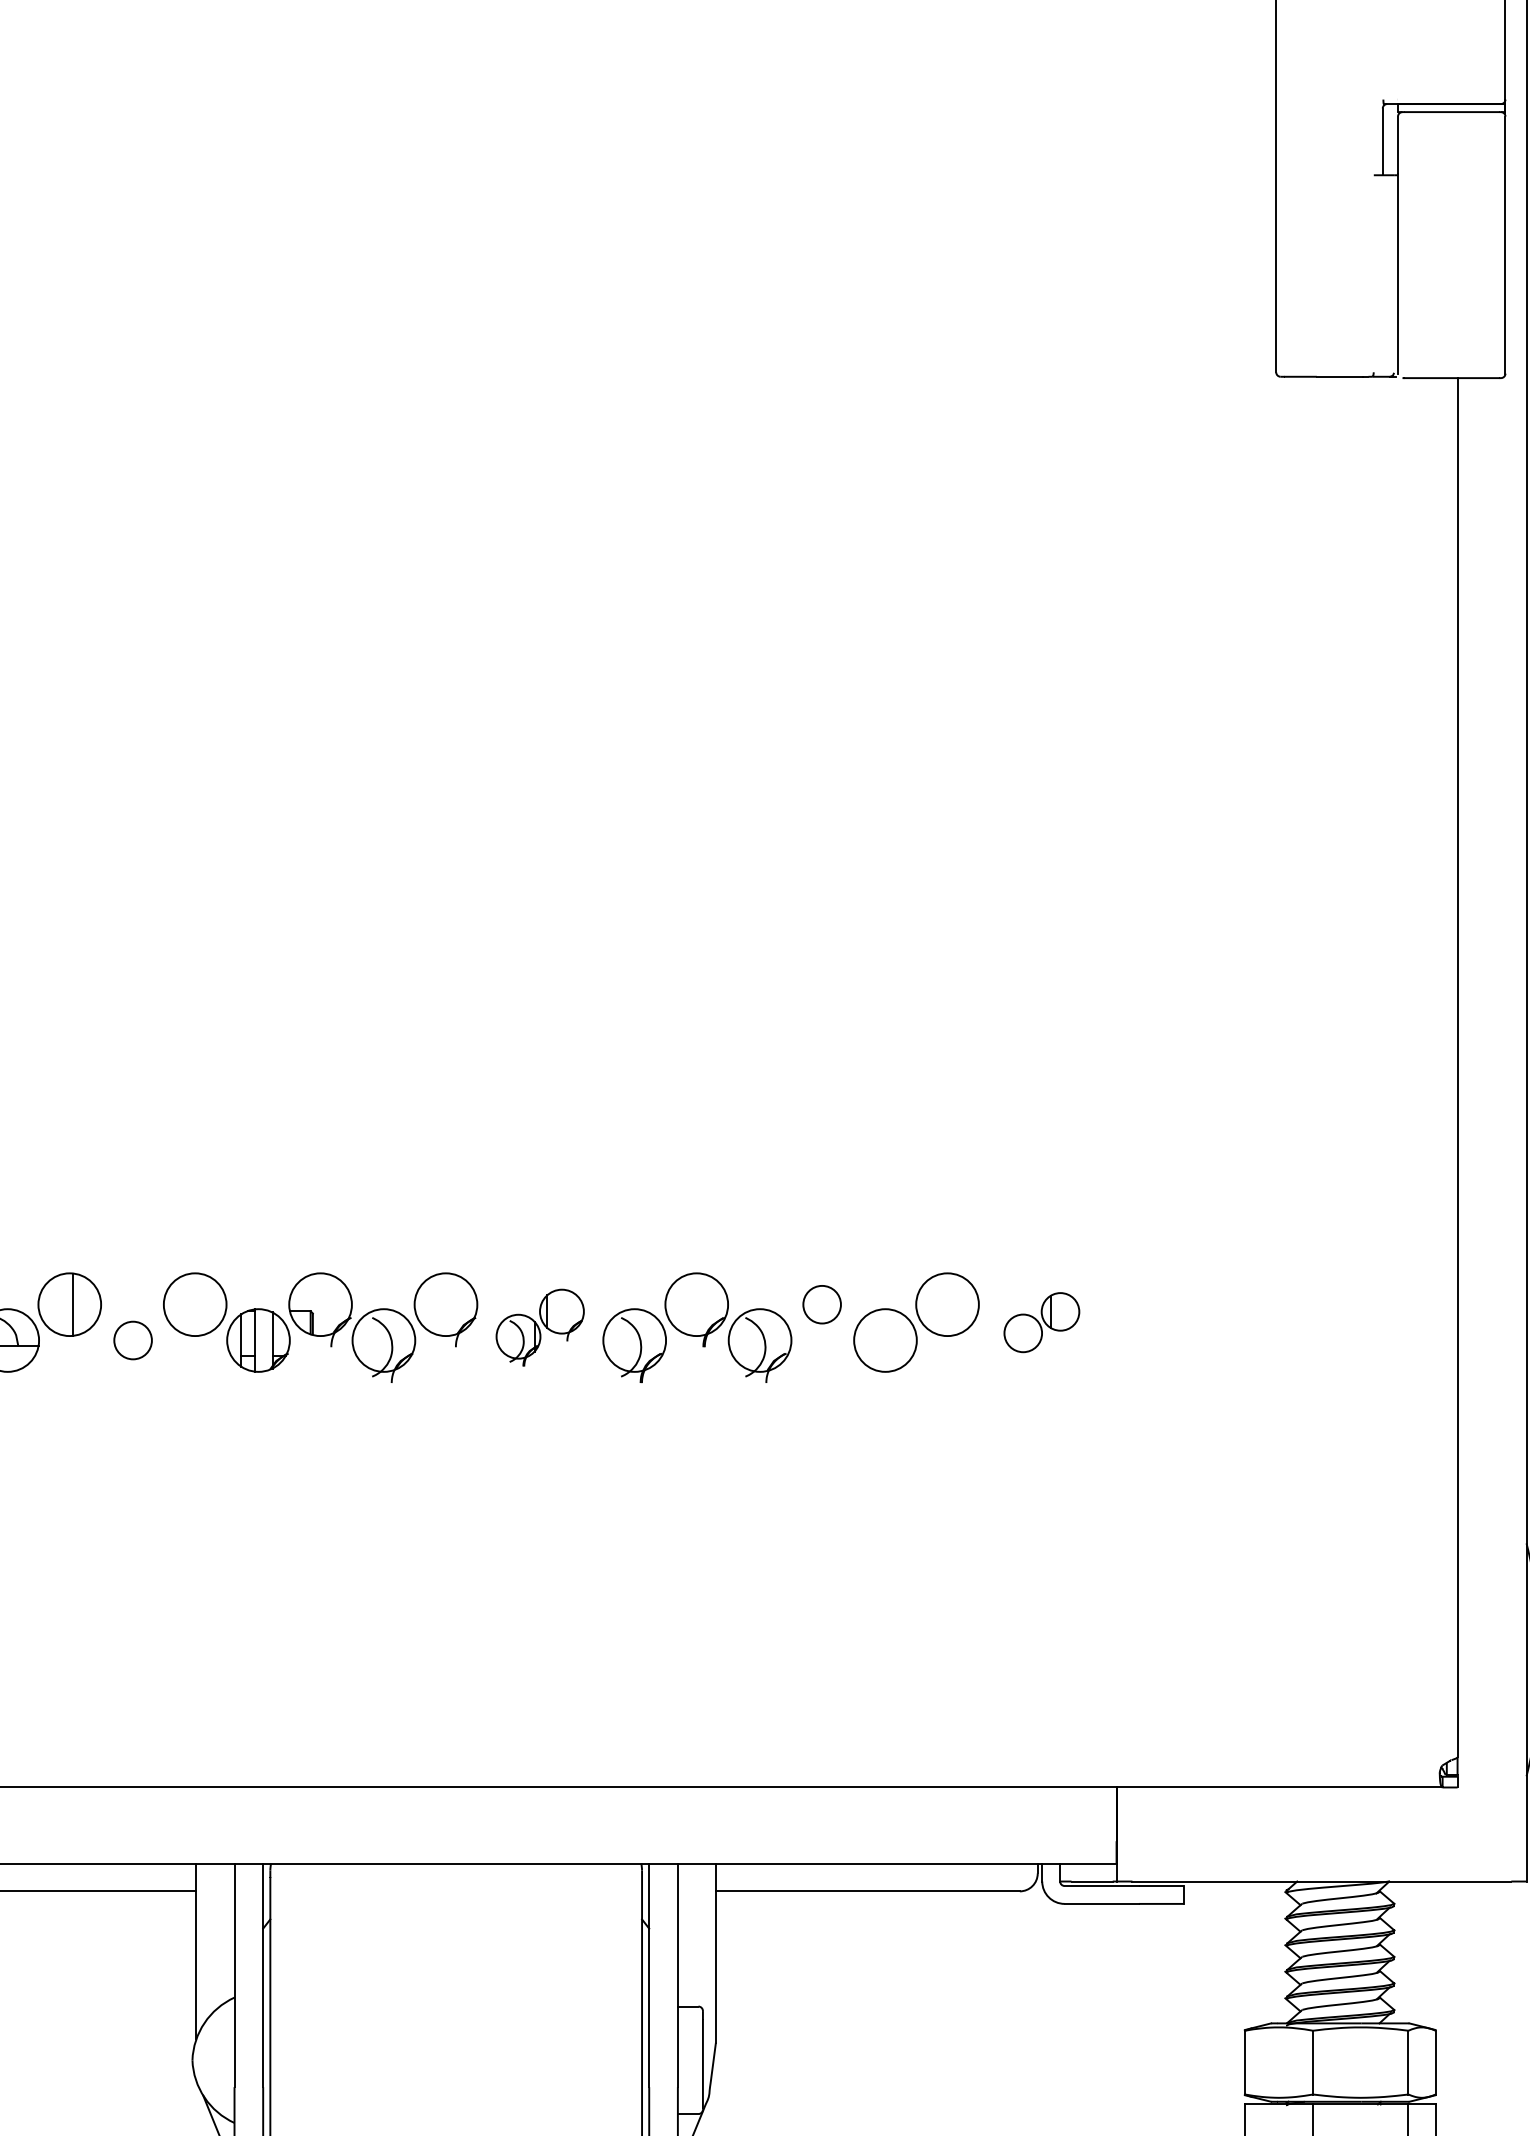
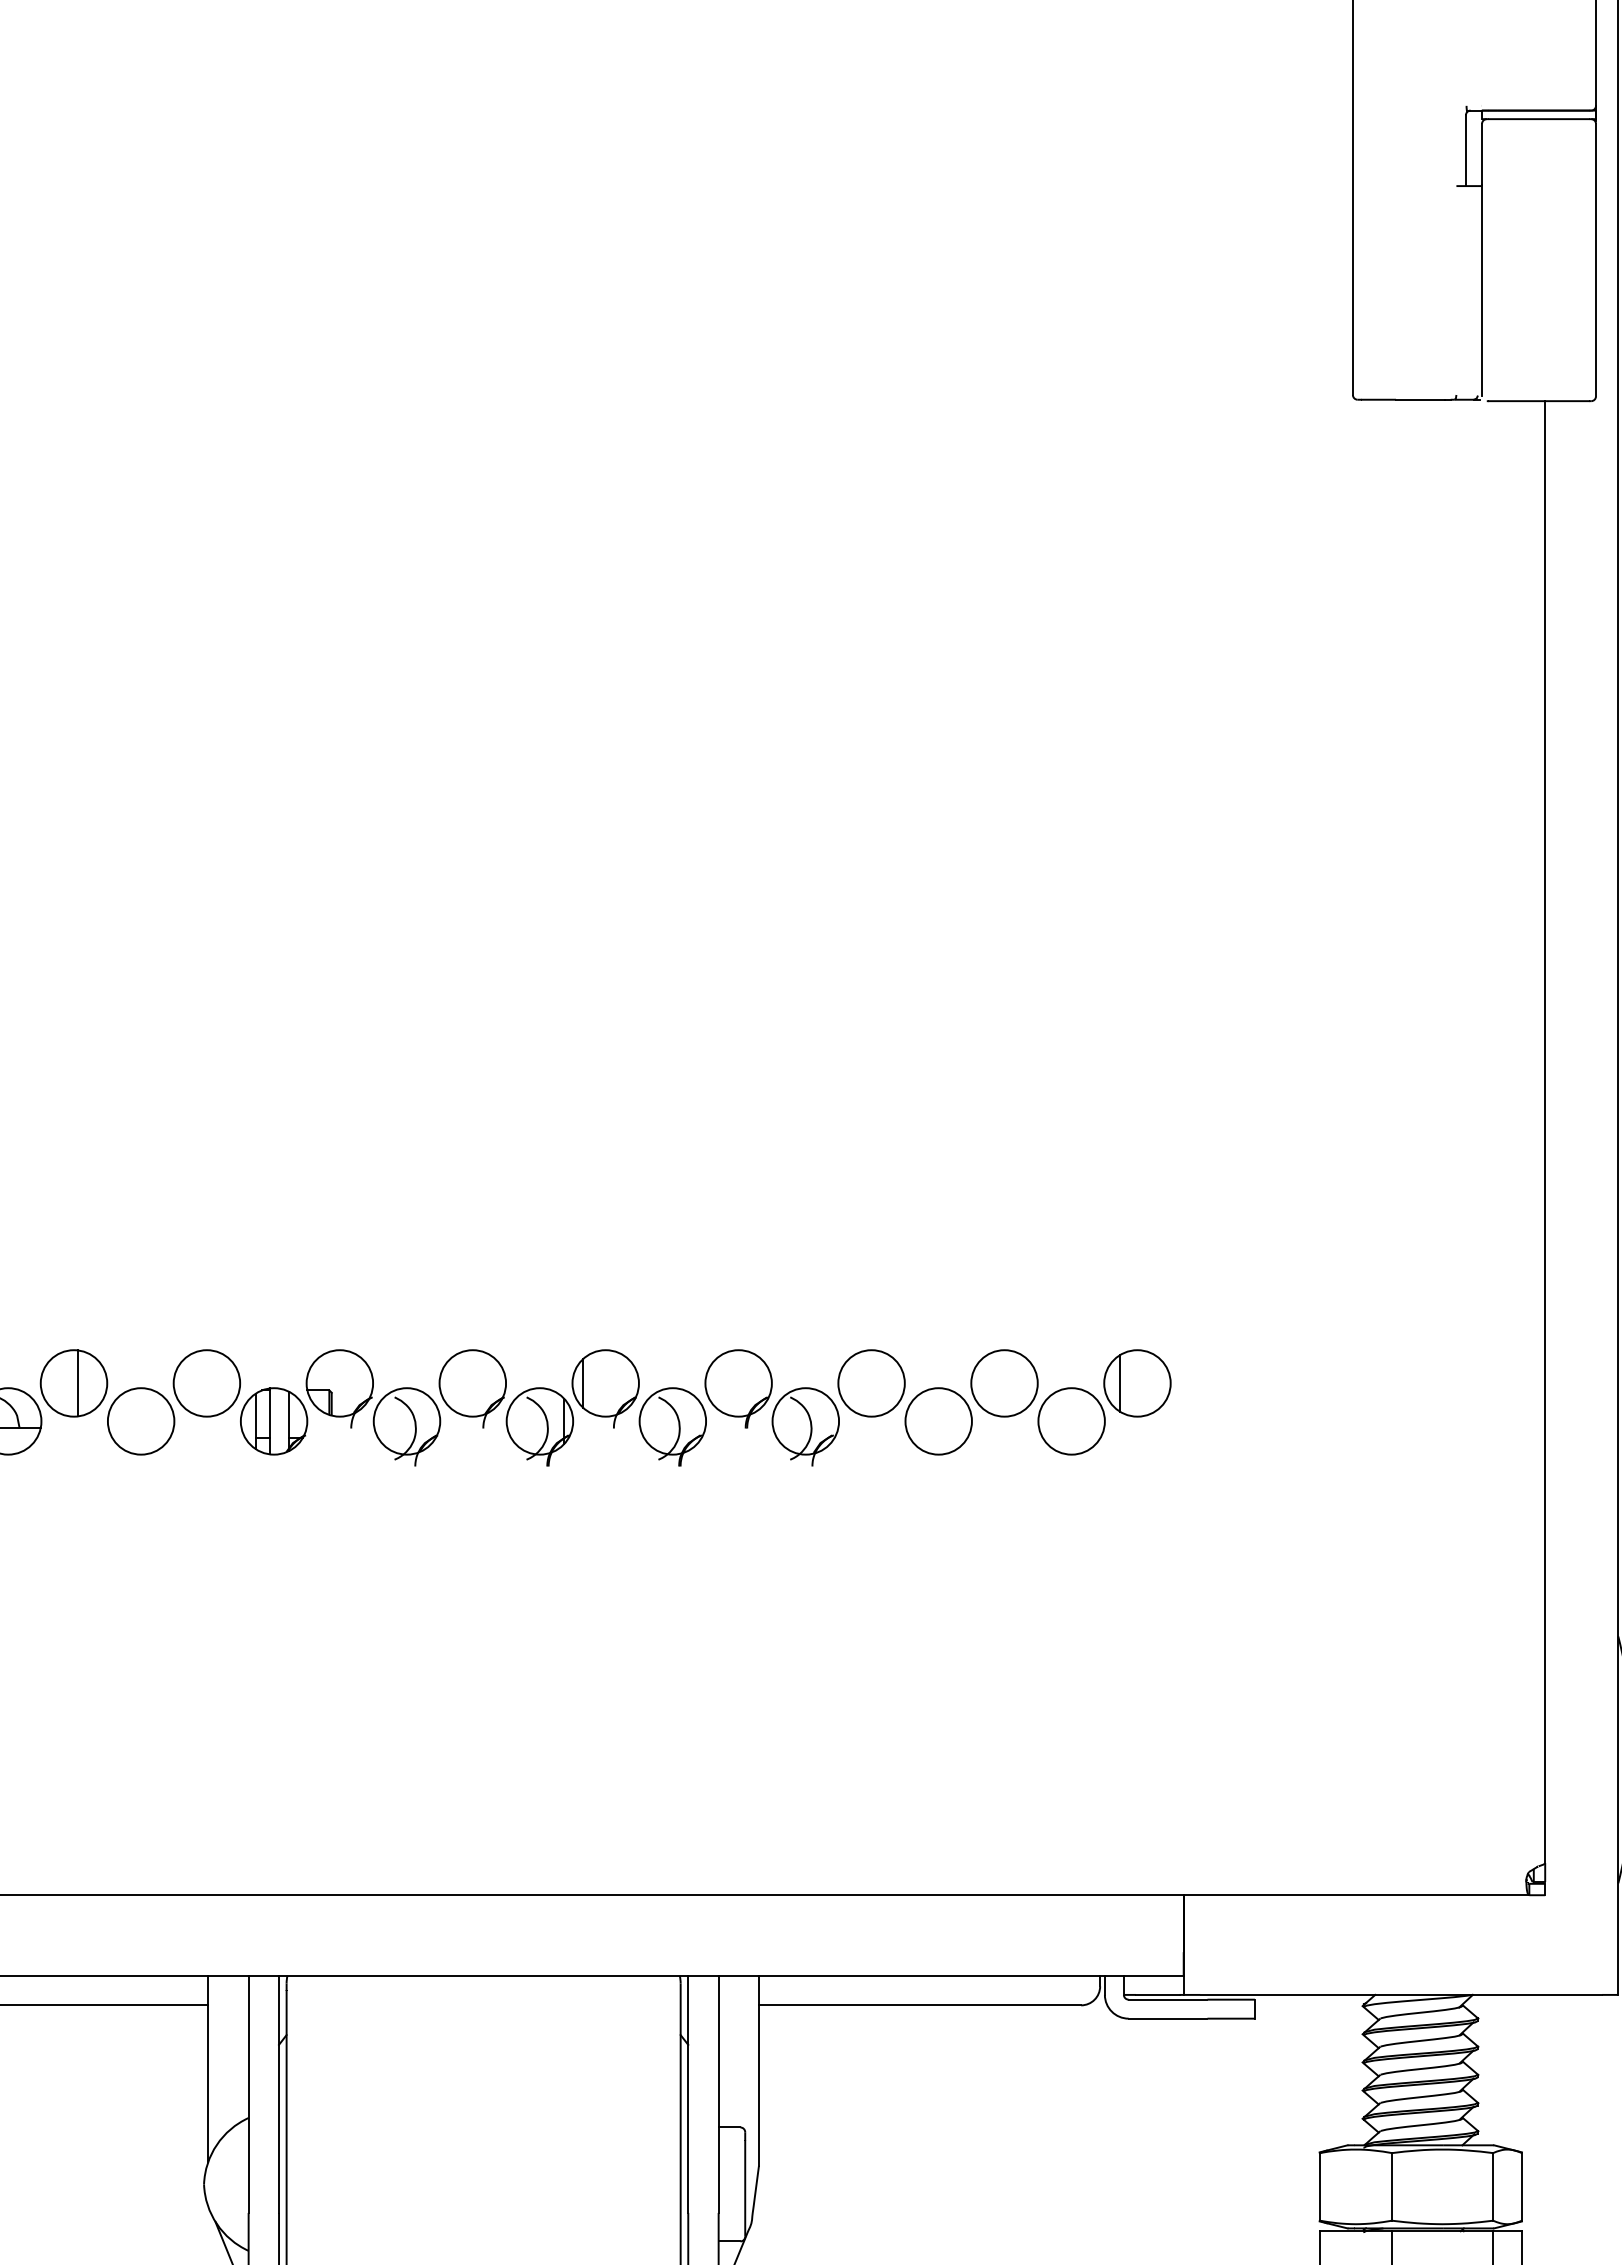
circle: (822, 1304) -> (871, 1383), size x1.67
part: (1041, 1322) -> (1104, 1402), size x1.67
part: (540, 1327) -> (572, 1407), size x1.43
circle: (132, 1340) -> (140, 1421), size x1.67

